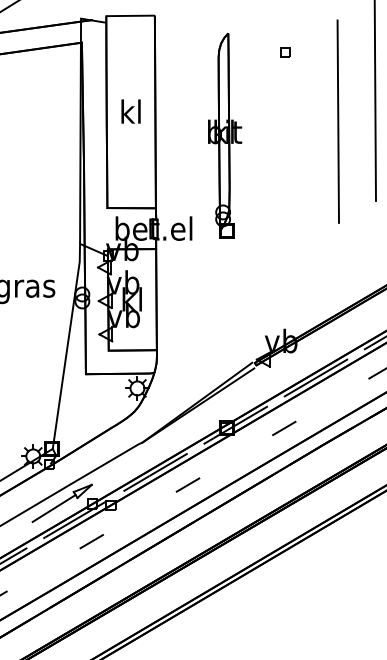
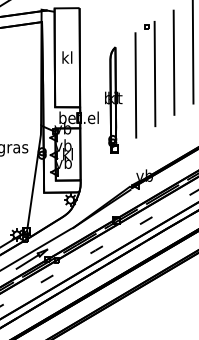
part: (224, 134) -> (113, 99), moved
line: (300, 142) -> (154, 73), added
line: (263, 165) -> (135, 85), added

